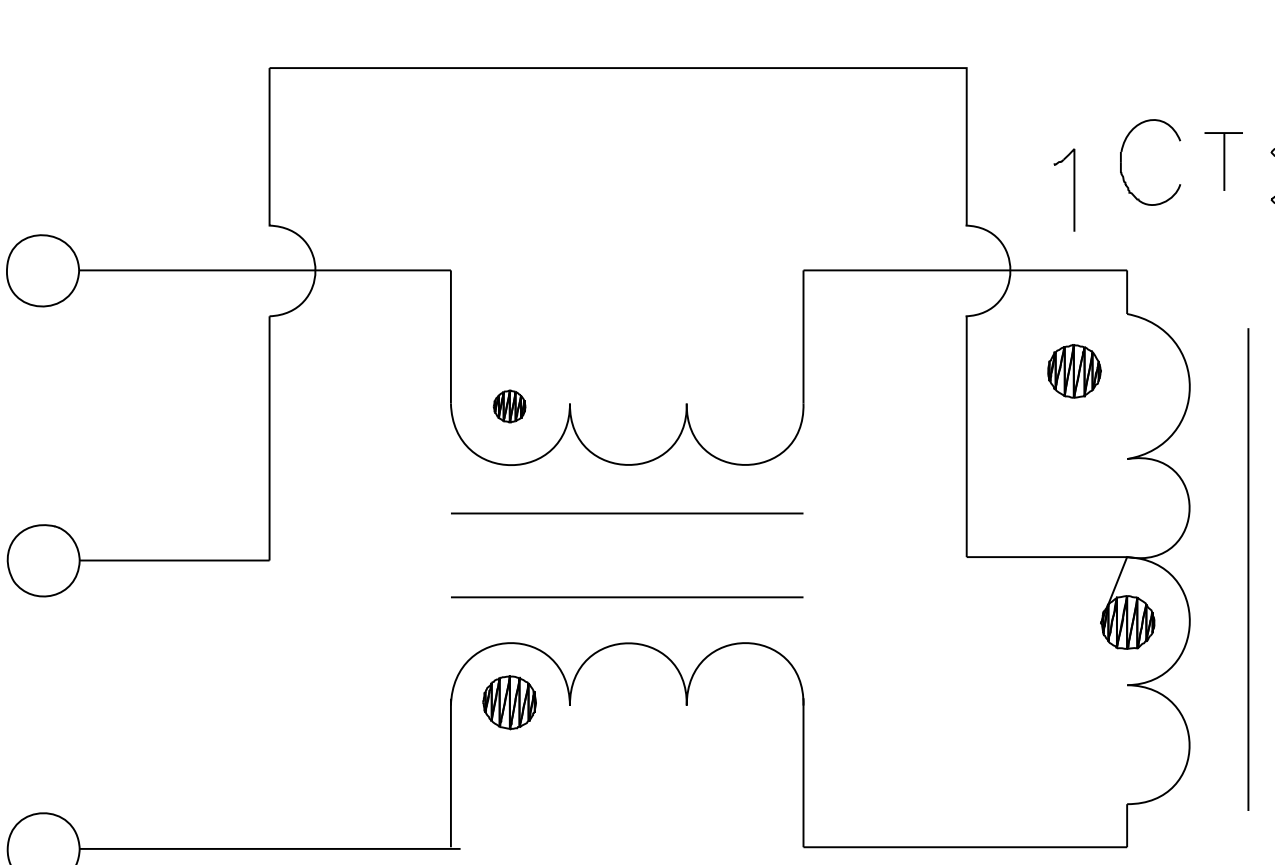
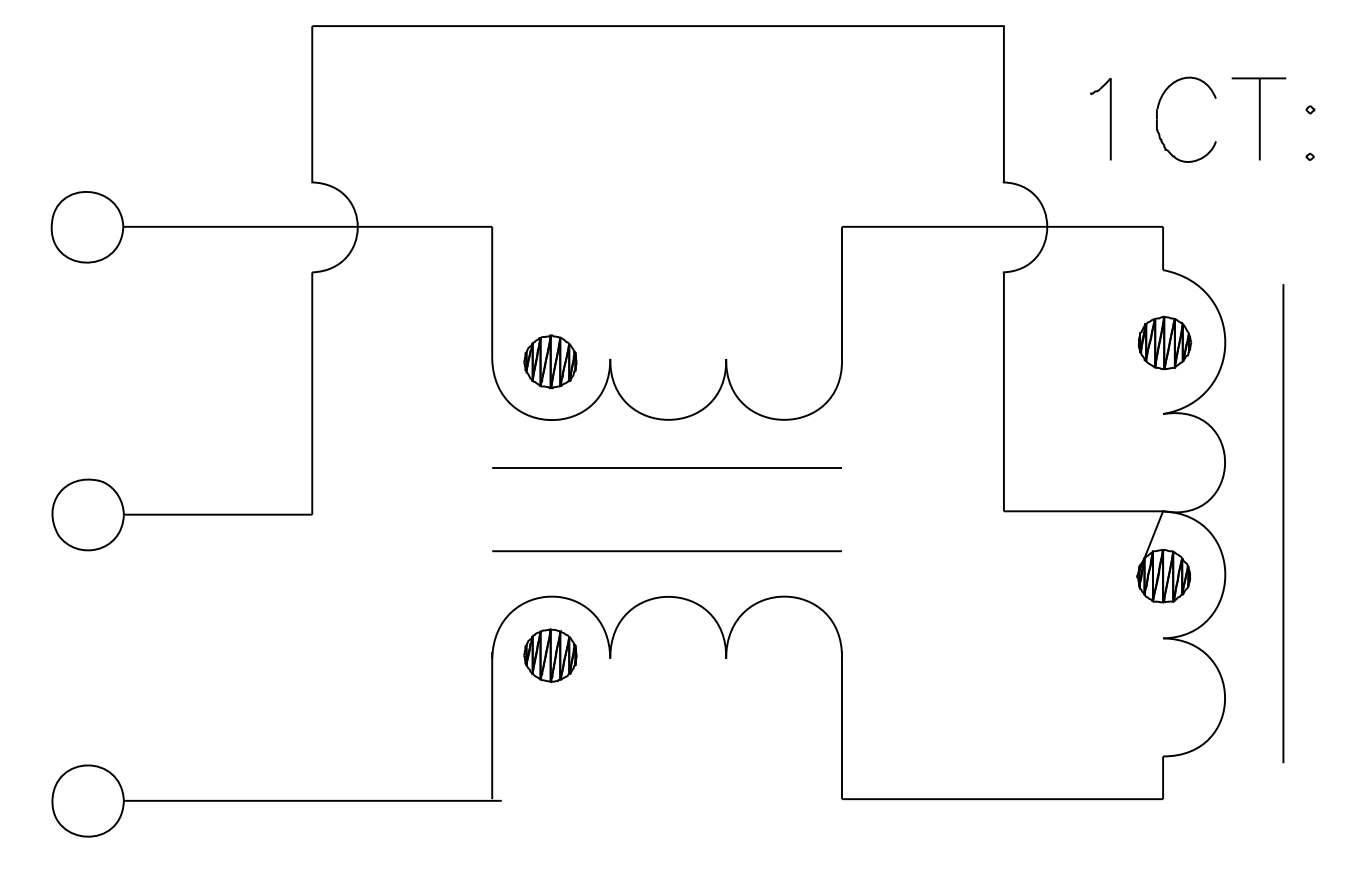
part: (1223, 161) -> (1258, 118), size x1.43
part: (1073, 190) -> (1109, 119), moved
part: (1074, 370) -> (1164, 342), moved
part: (509, 406) -> (550, 361), size x1.67

